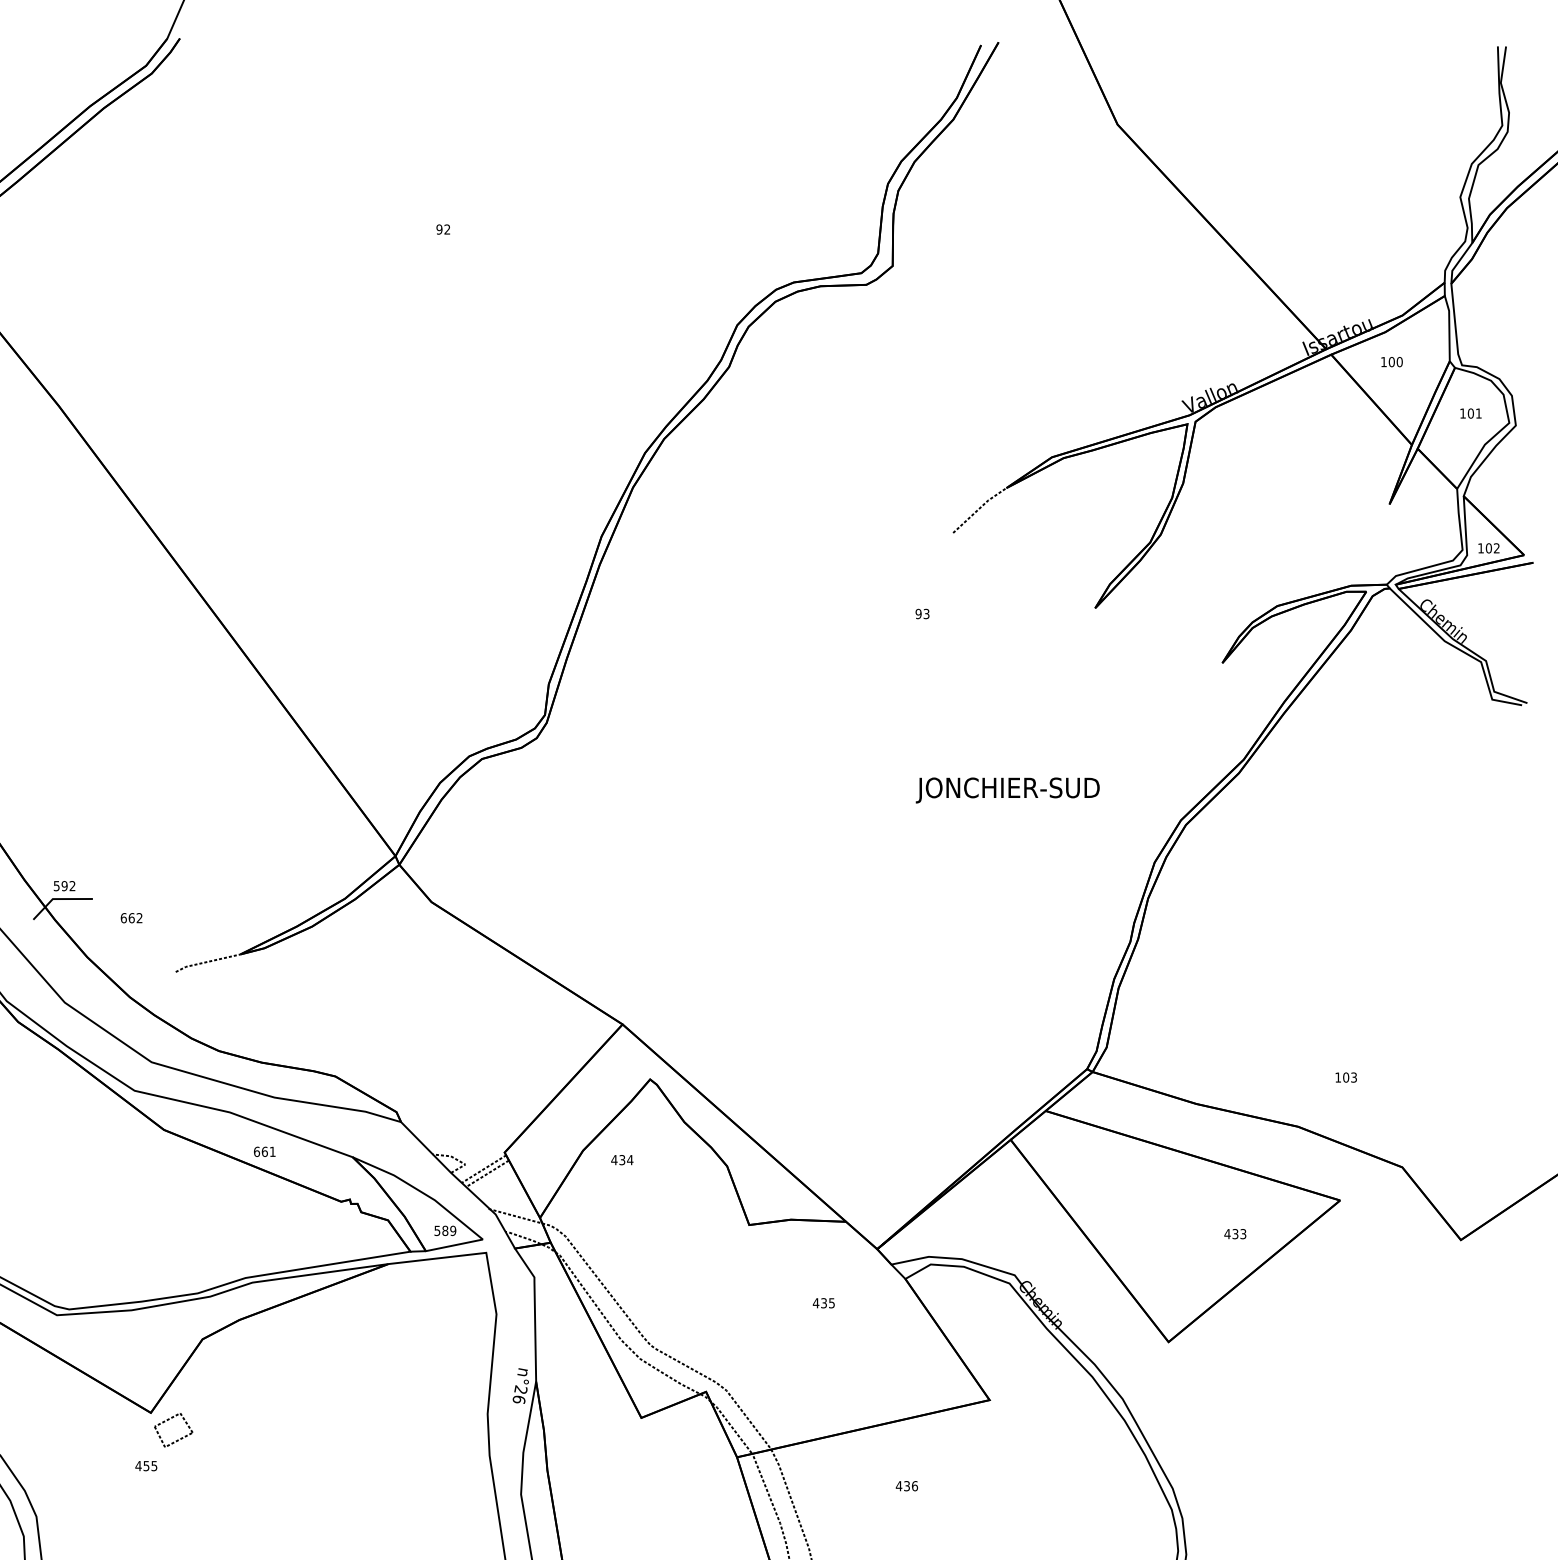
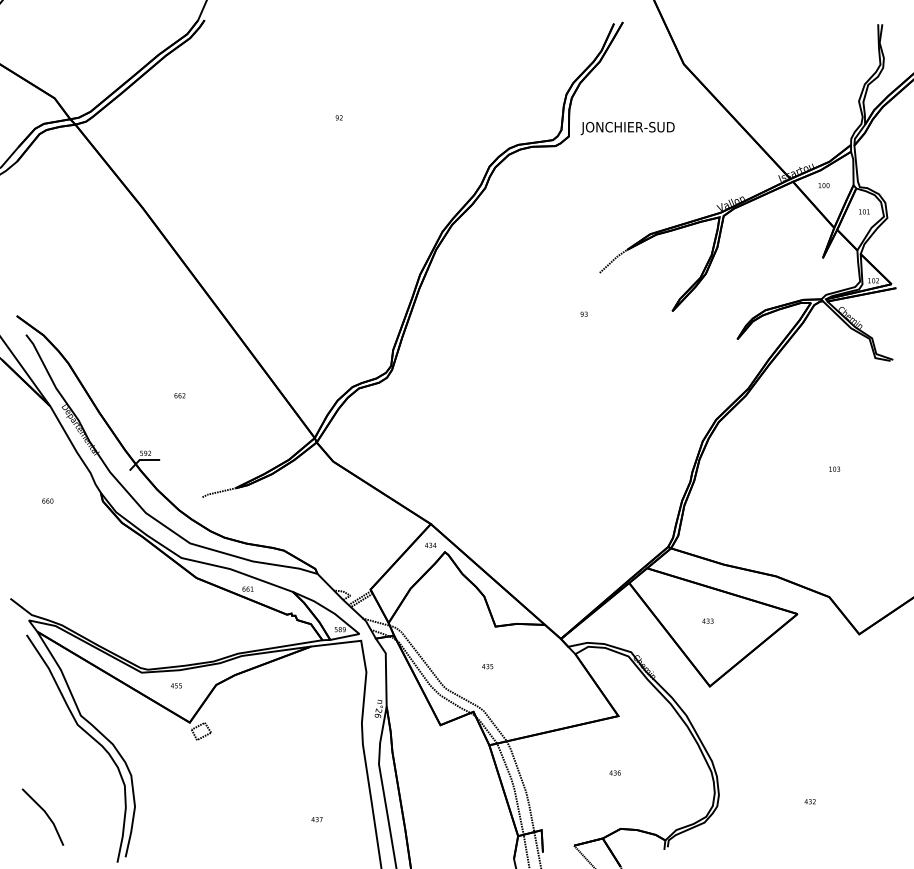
text: (1007, 790) -> (627, 128), moved
text: (130, 917) -> (179, 395), moved
text: (1345, 1076) -> (834, 468), moved
text: (621, 1158) -> (430, 544), moved
text: (1234, 1232) -> (707, 620), moved
text: (823, 1303) -> (487, 666), moved
text: (144, 1465) -> (175, 685), moved
text: (905, 1485) -> (614, 772), moved

